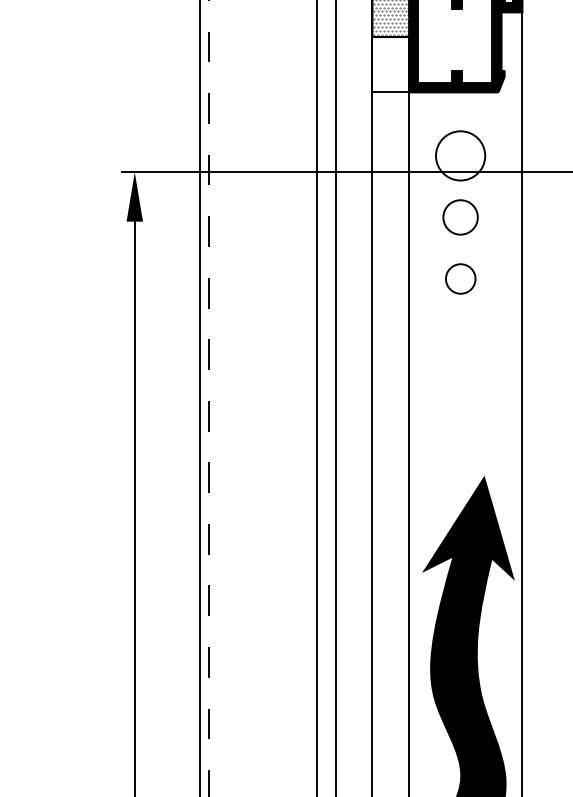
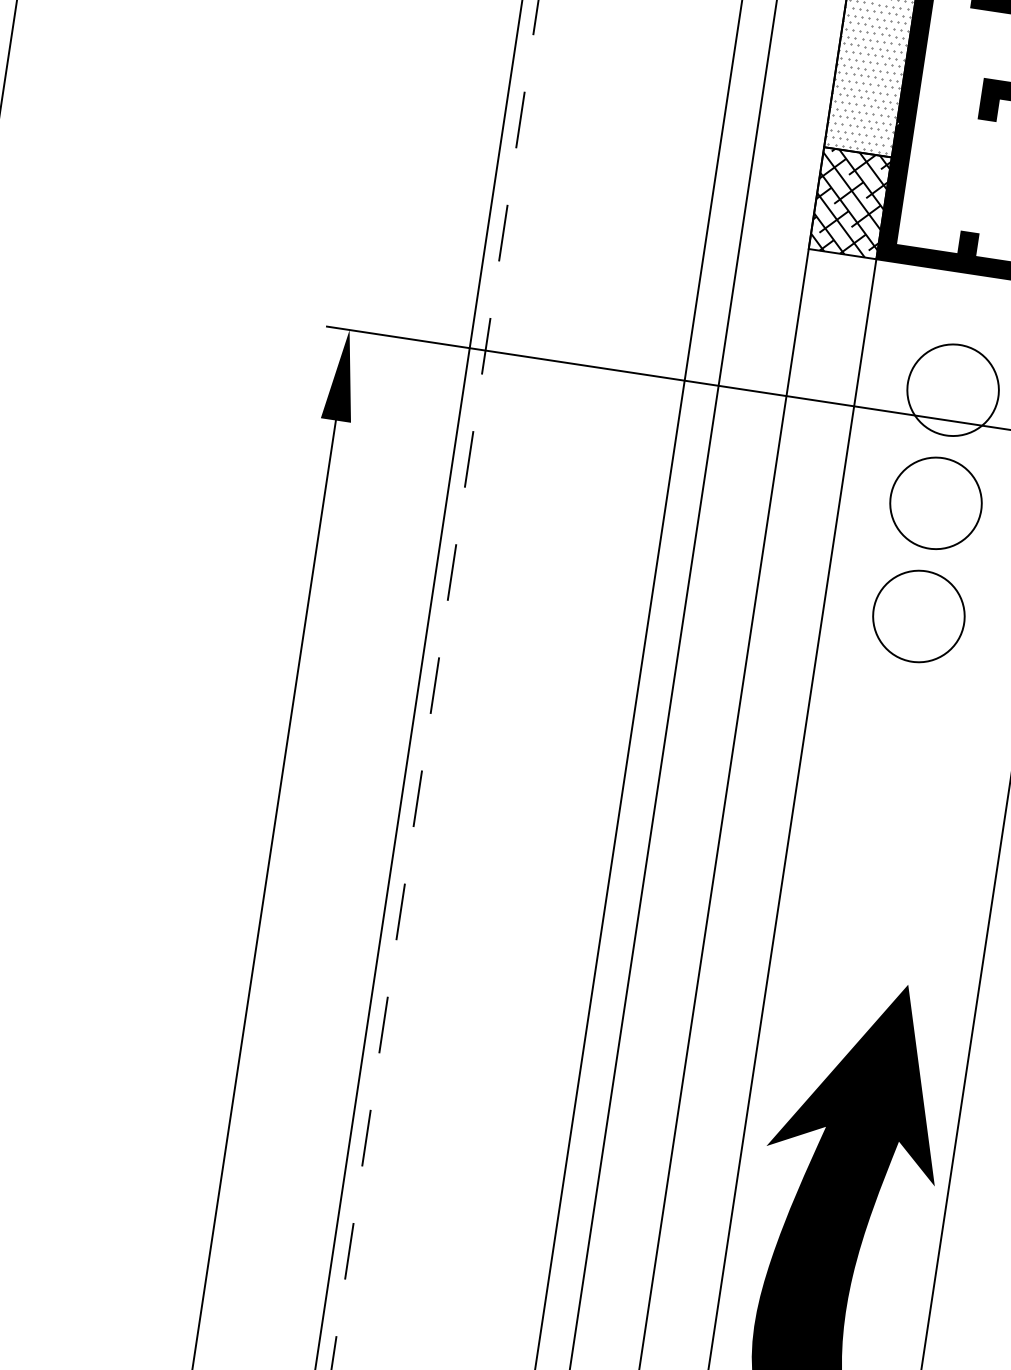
hatch: (390, 64) -> (849, 202), added
circle: (460, 217) -> (935, 503), size x1.43
circle: (460, 278) -> (918, 615), size x1.67

